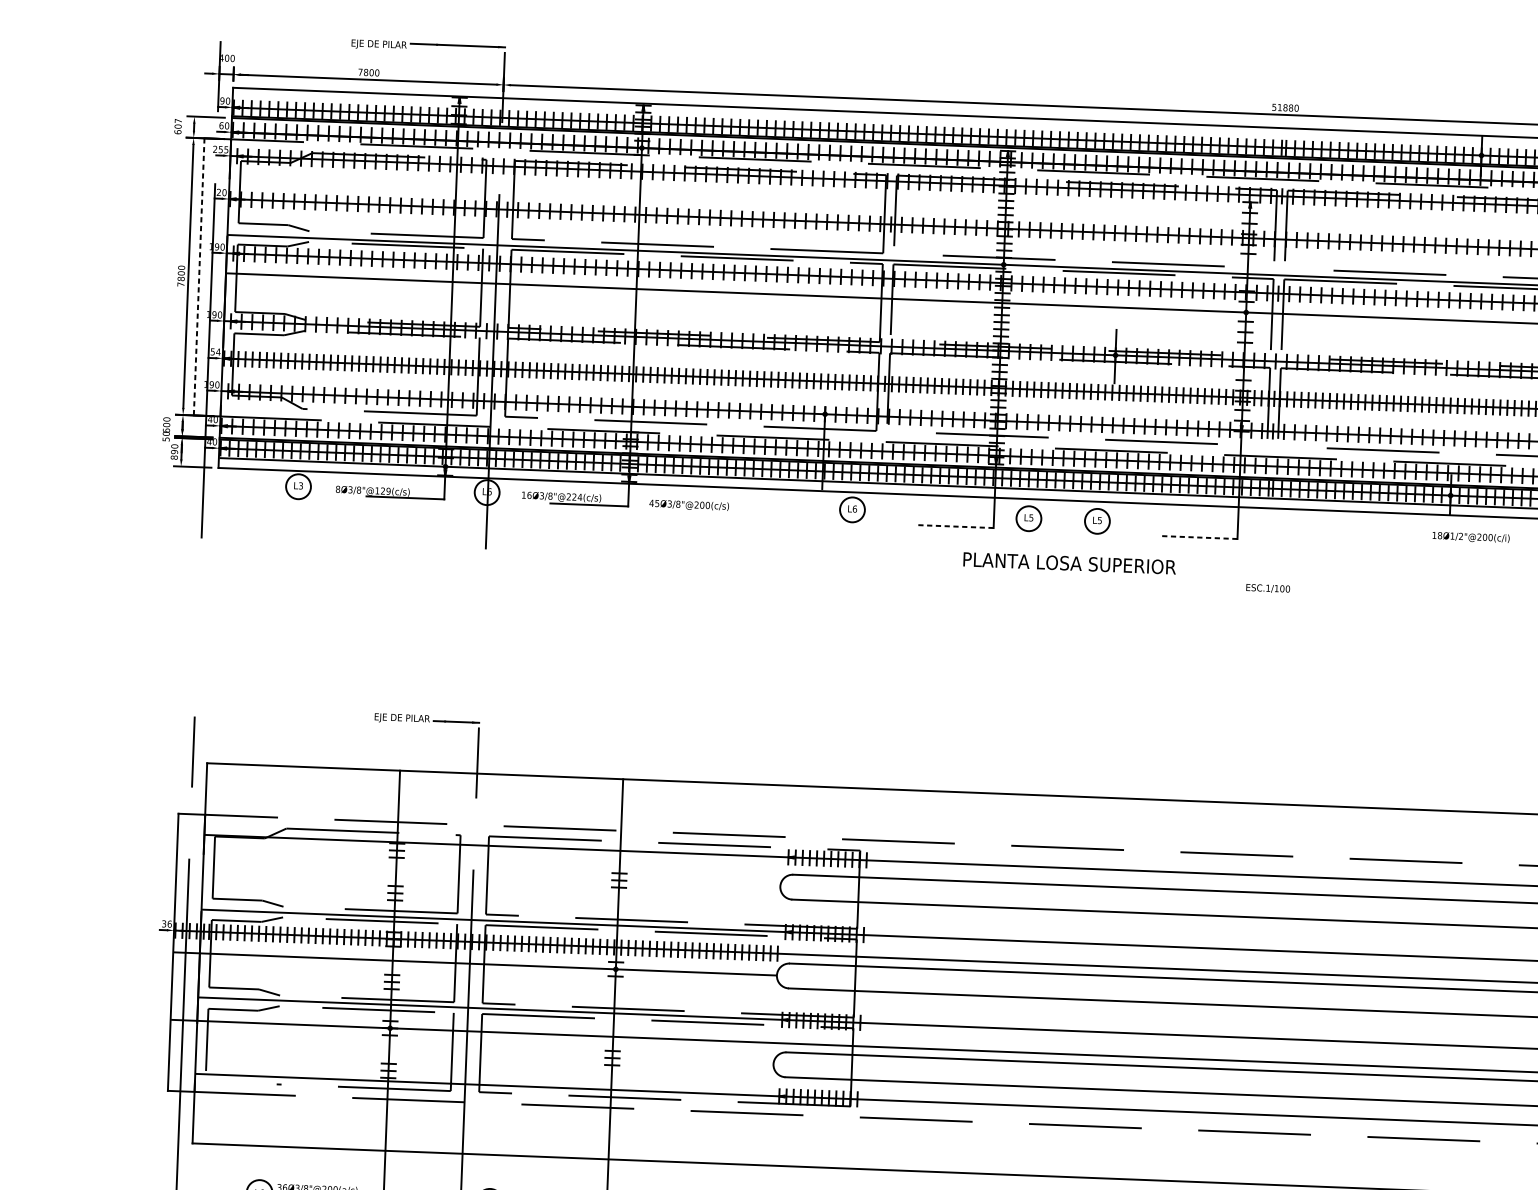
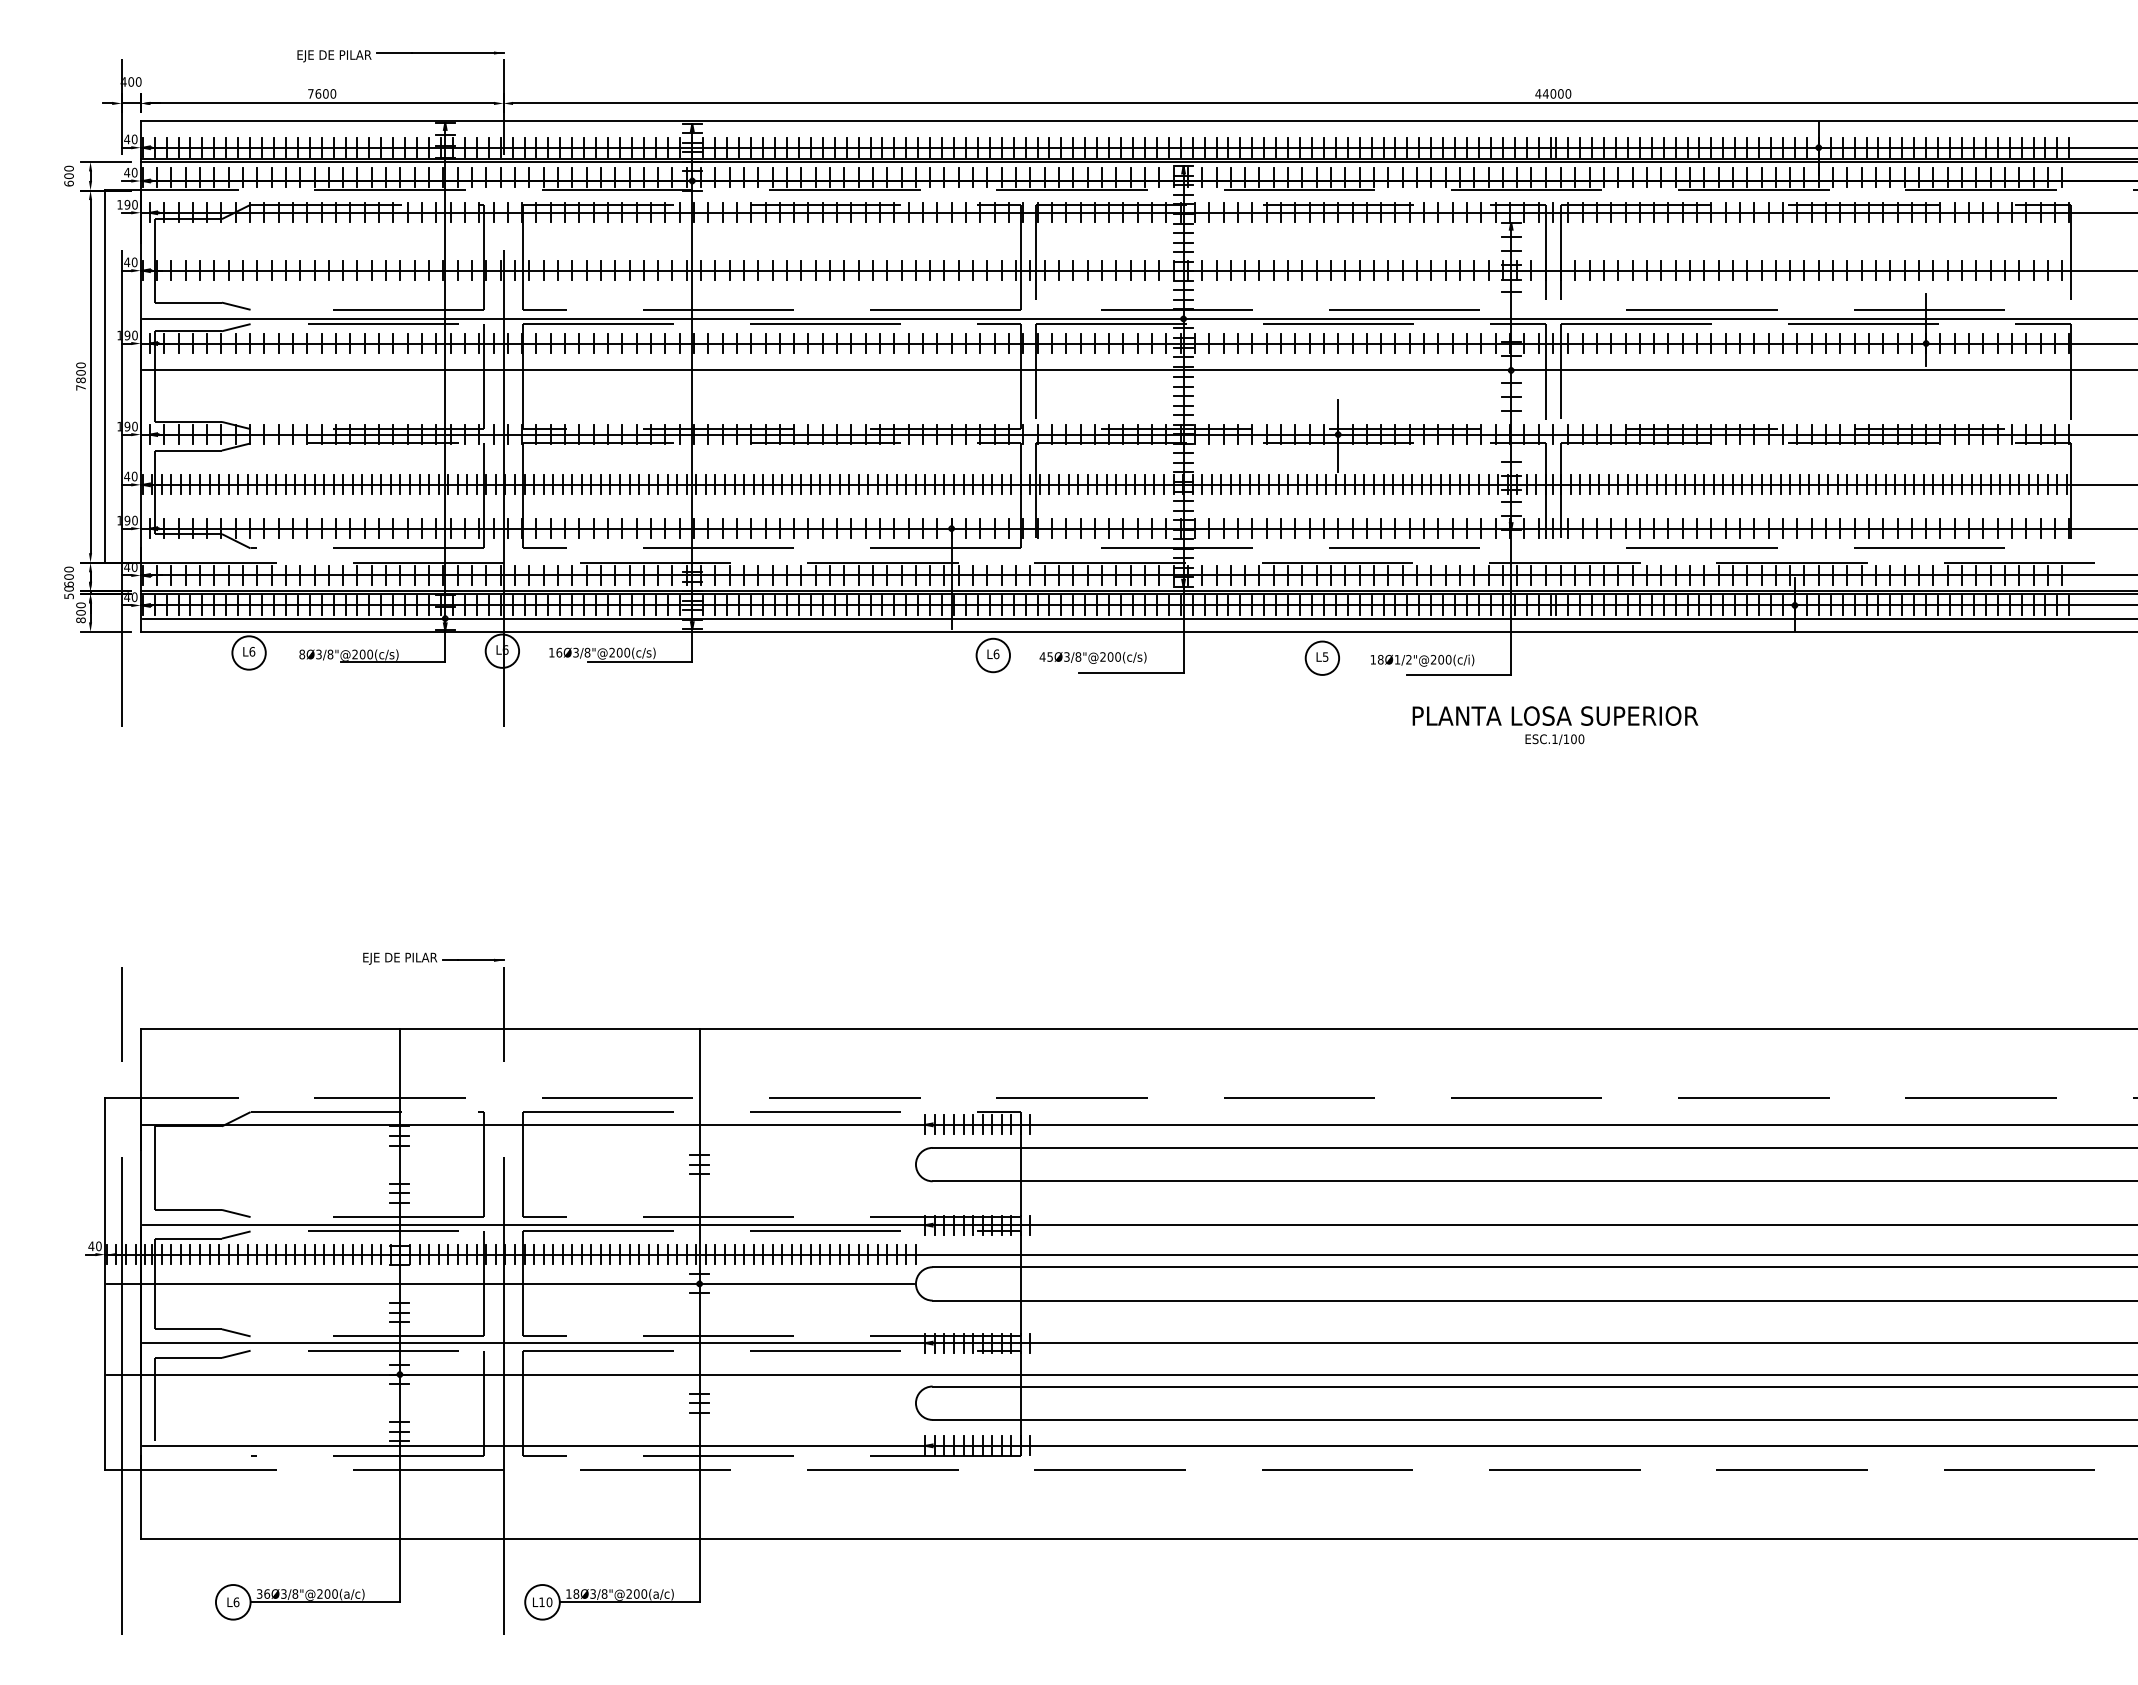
text: (366, 72) -> (318, 93), 7800 -> 7600
text: (222, 100) -> (127, 139), 90 -> 40
text: (1282, 107) -> (1549, 93), 51880 -> 44000
text: (177, 120) -> (68, 168), 607 -> 600
text: (221, 125) -> (127, 172), 60 -> 40
text: (220, 149) -> (127, 204), 255 -> 190
text: (219, 192) -> (127, 262), 20 -> 40
line: (199, 277) -> (105, 377), dashed -> solid
text: (215, 351) -> (130, 476), 54 -> 40
text: (174, 451) -> (80, 612), 890 -> 800
text: (301, 485) -> (252, 651), L3 -> L6
text: (382, 491) -> (362, 654), 8Ø3/8"@129(c/s) -> 8Ø3/8"@200(c/s)
text: (577, 497) -> (623, 652), 16Ø3/8"@224(c/s) -> 16Ø3/8"@200(c/s)
text: (688, 505) -> (1092, 657), moved
part: (1028, 518) -> (1229, 657), removed
line: (954, 526) -> (1130, 672), dashed -> solid
line: (1198, 537) -> (1458, 674), dashed -> solid
text: (1471, 537) -> (1422, 660), moved
text: (1069, 562) -> (1555, 715), moved
text: (166, 924) -> (94, 1246), 36 -> 40

